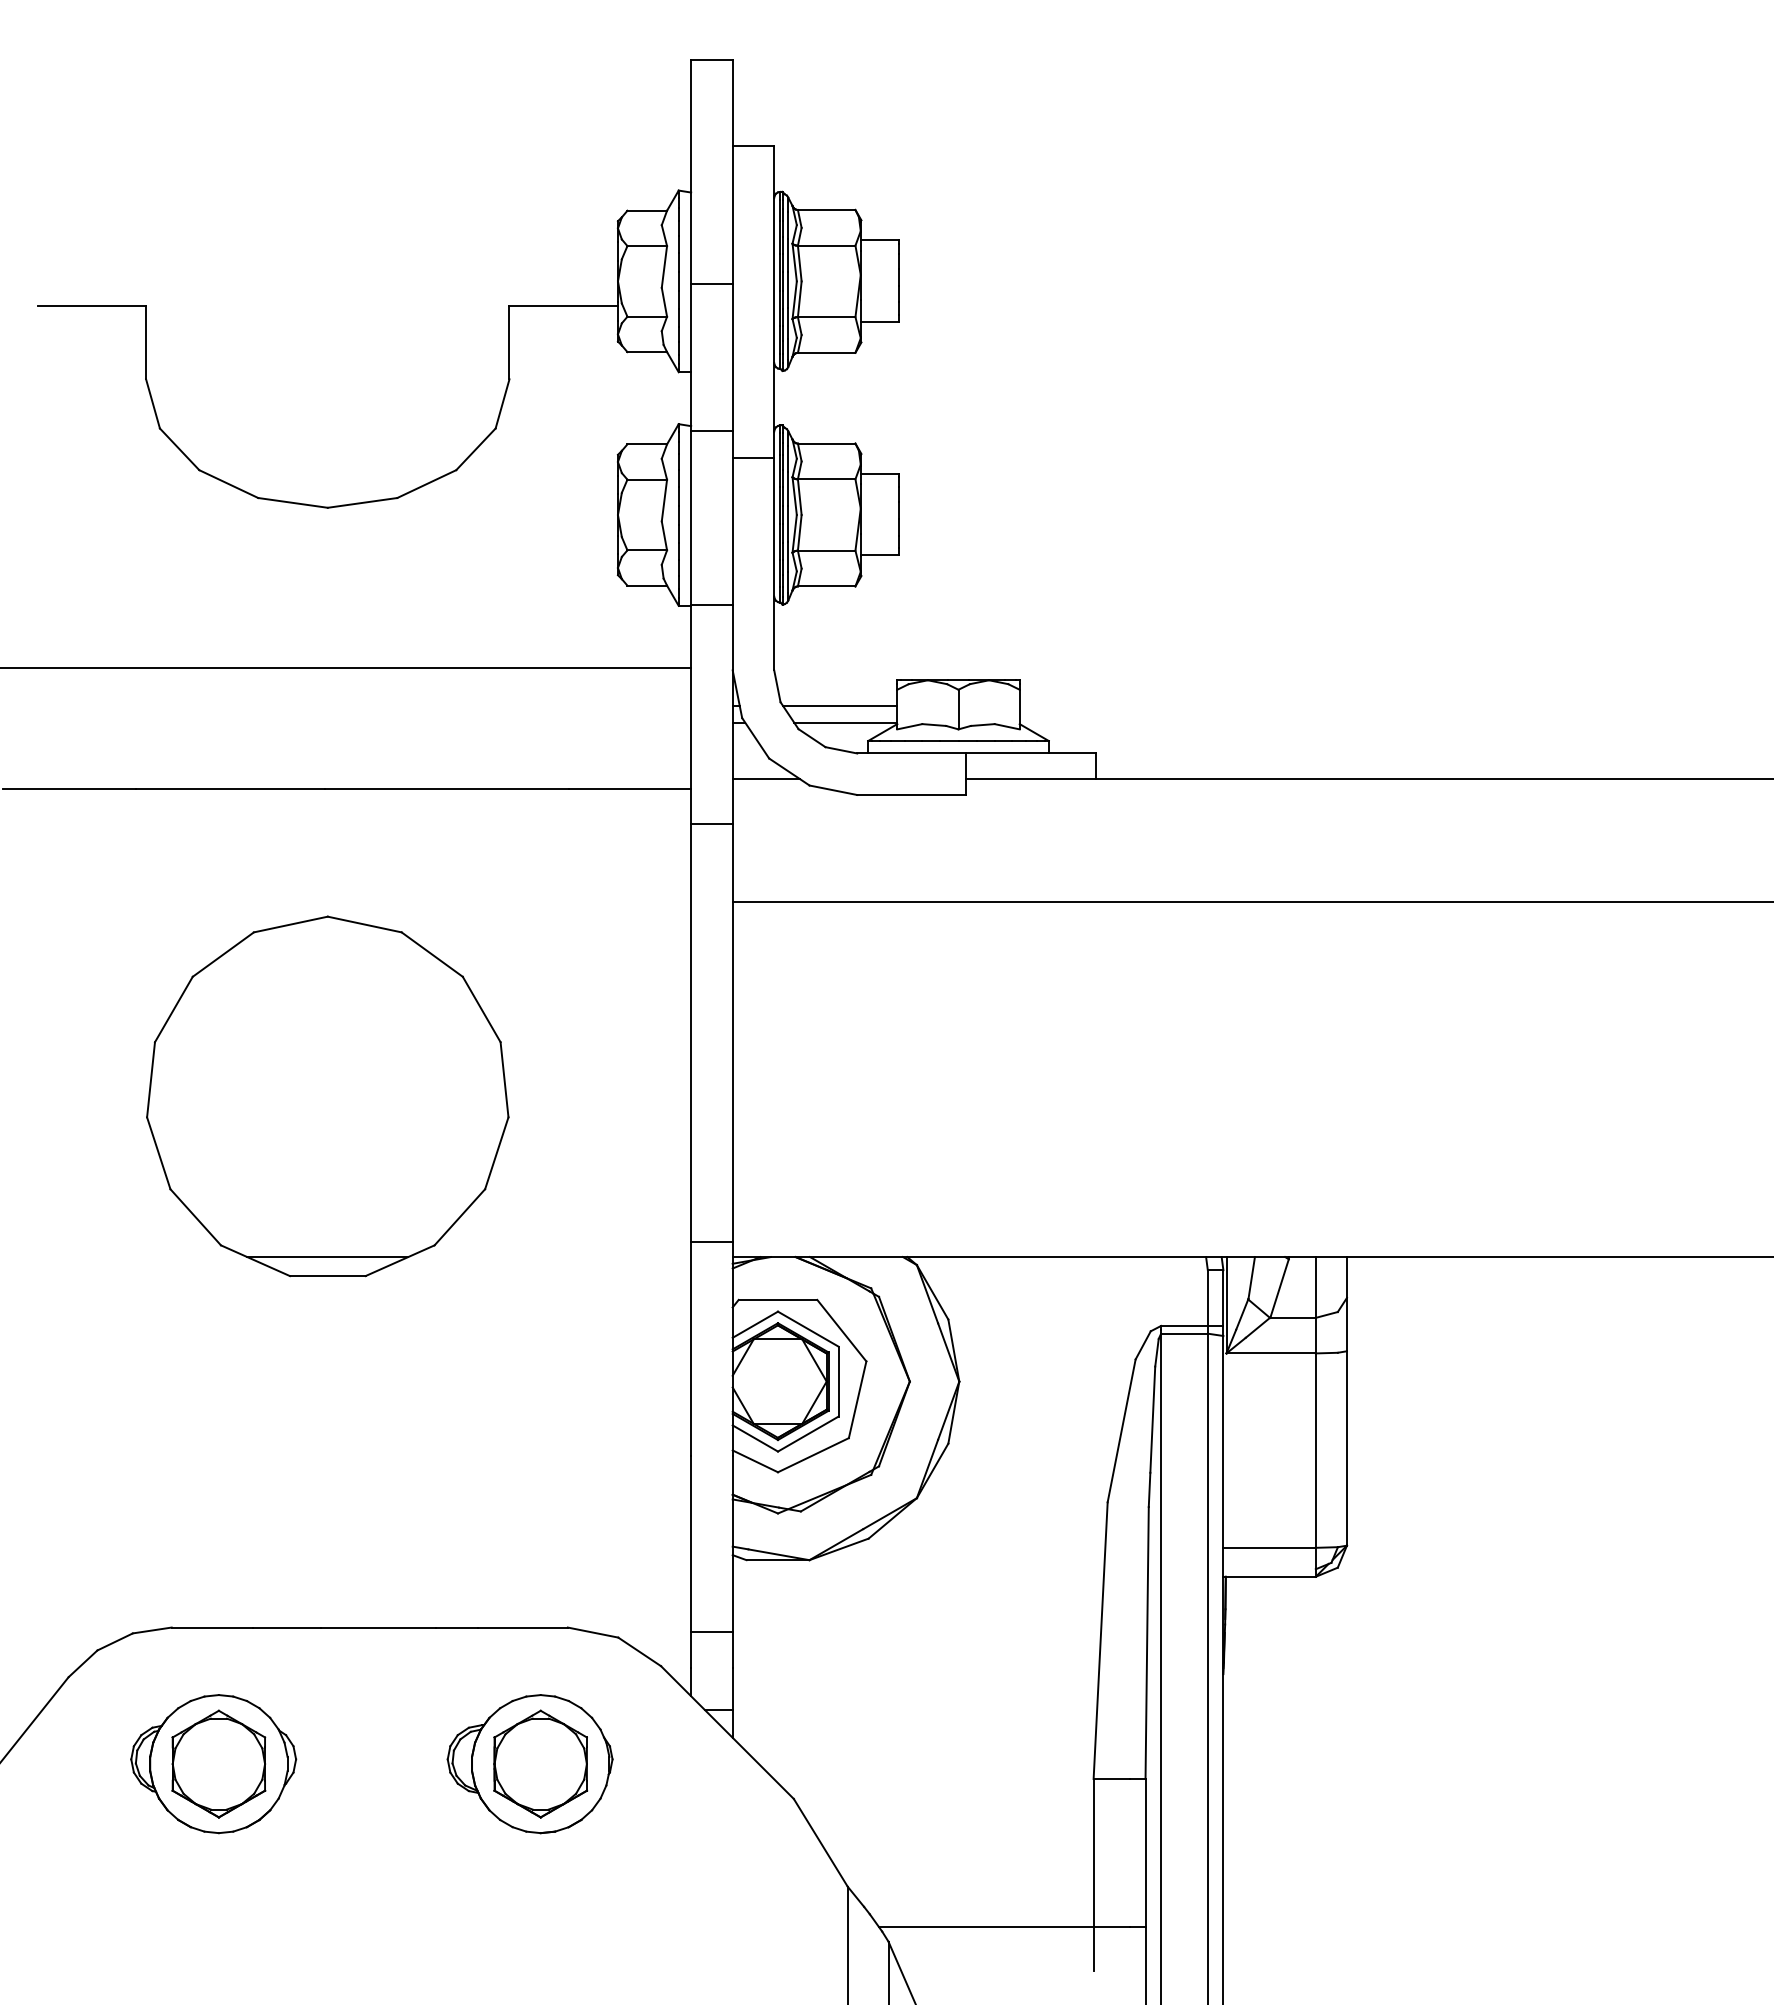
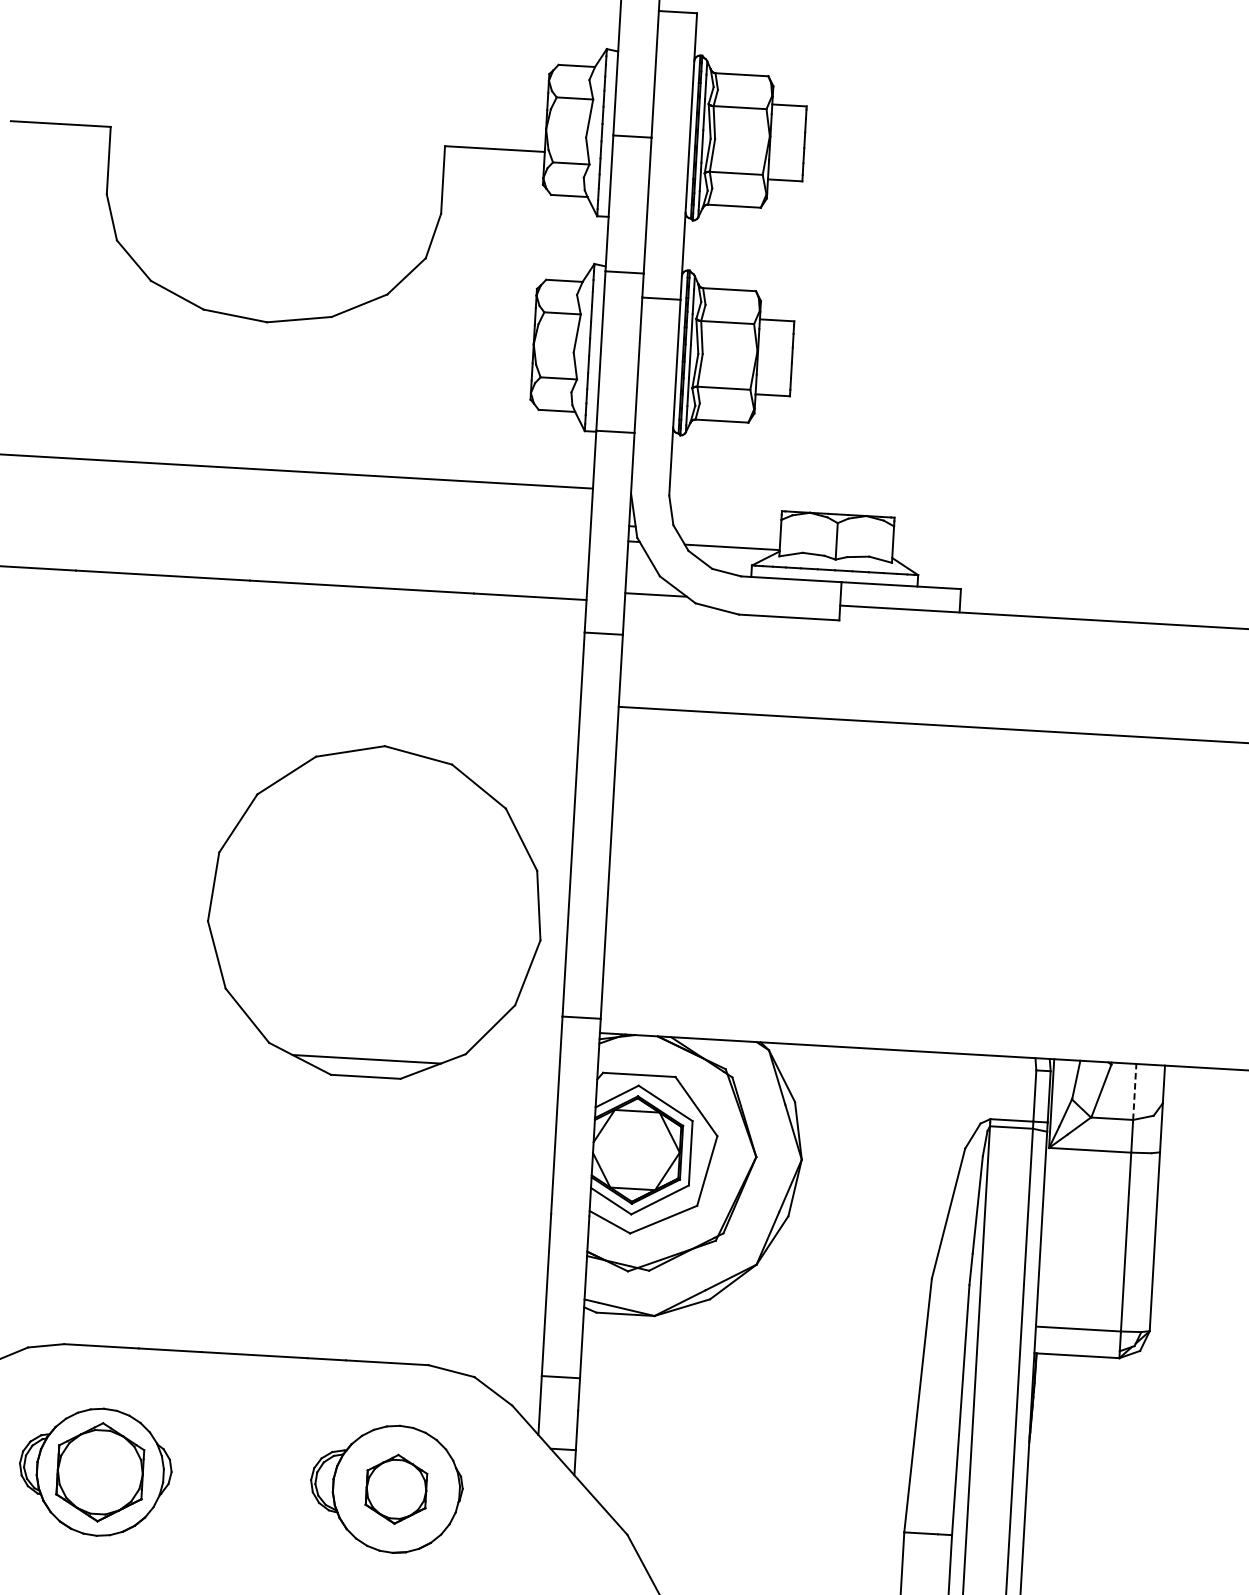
line: (840, 706) -> (728, 532), removed
part: (327, 1096) -> (375, 911), moved
line: (1315, 1286) -> (1134, 1091), solid -> dashed
part: (540, 1763) -> (396, 1488), size x0.7

